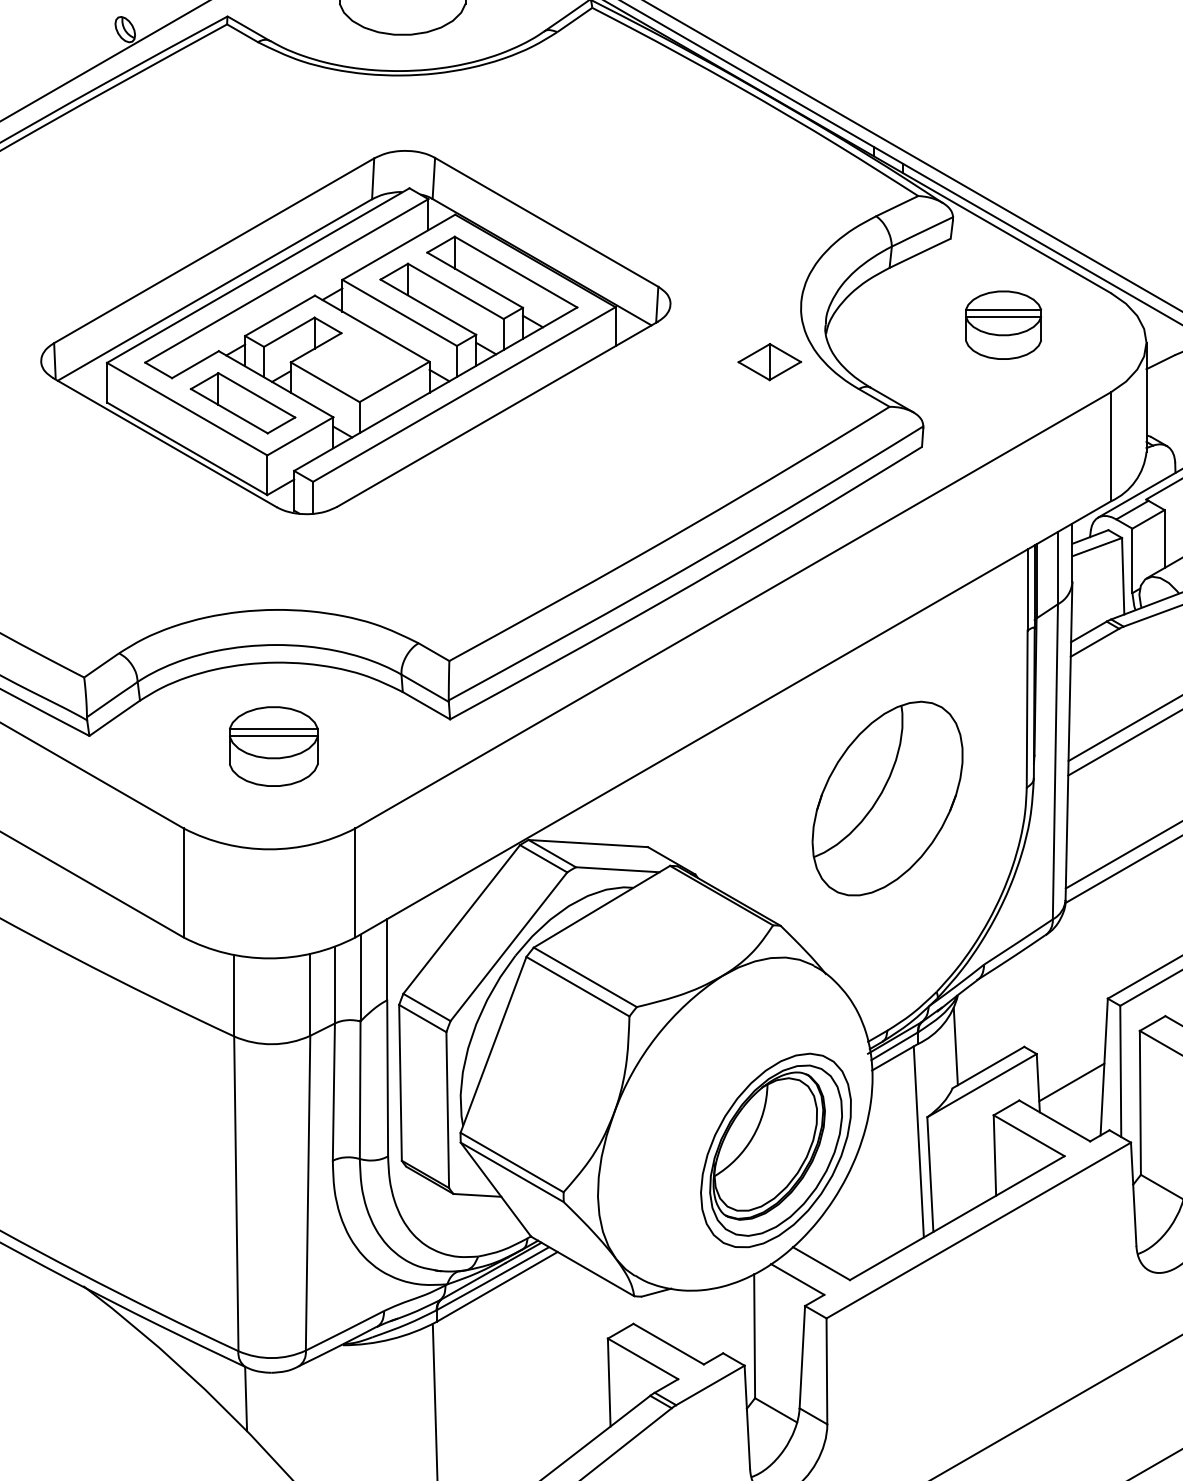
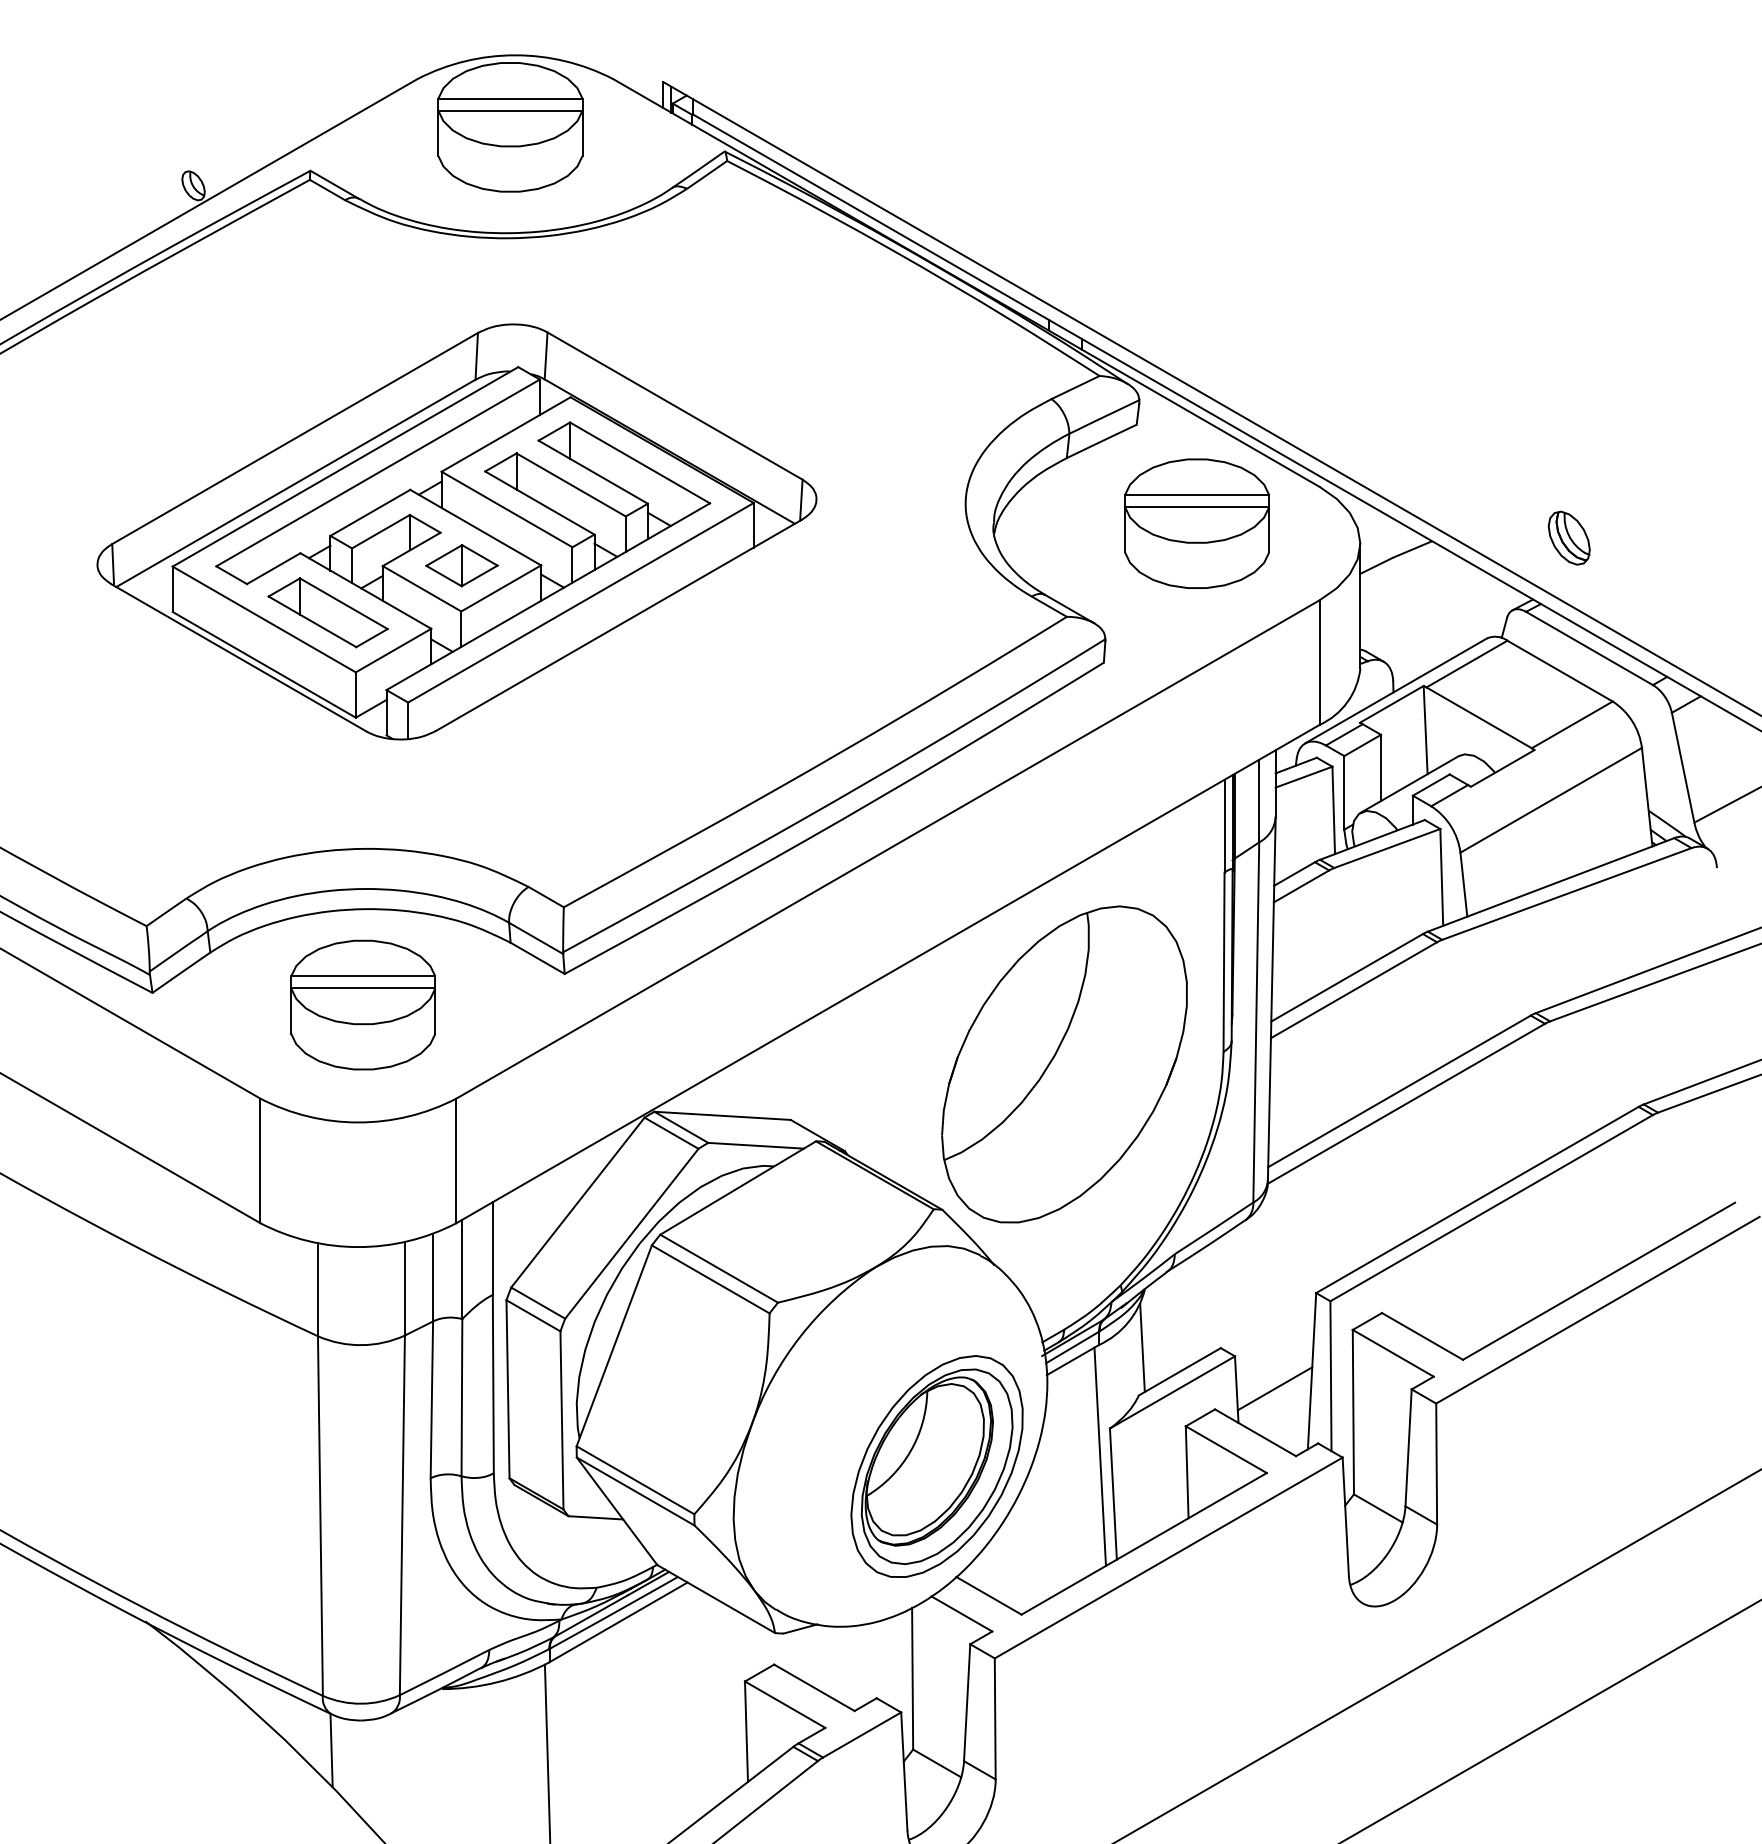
part: (1003, 325) -> (1196, 523), size x1.67
part: (769, 361) -> (461, 565), moved
part: (273, 746) -> (362, 1004), size x1.43
part: (887, 798) -> (1064, 1064), size x1.43

